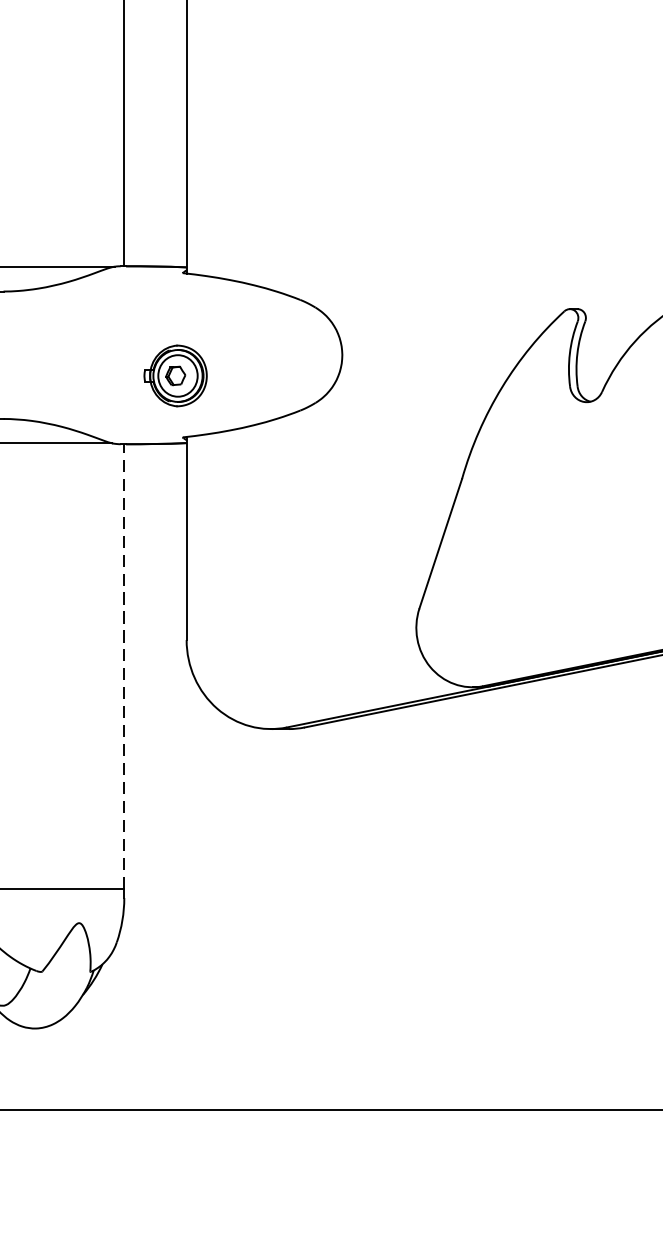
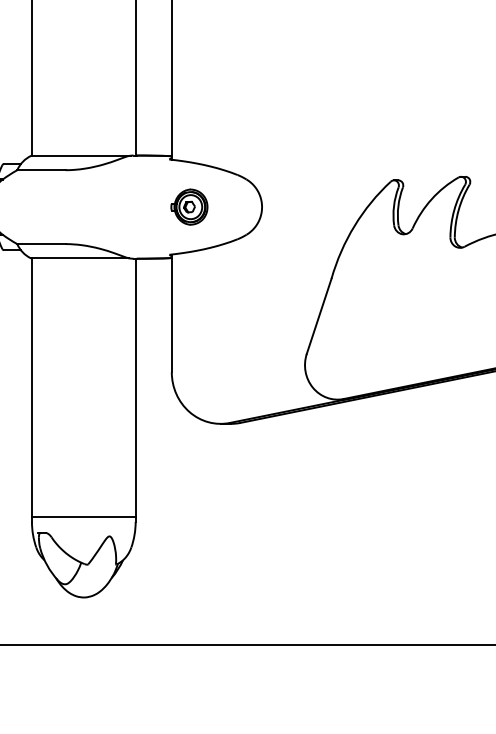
part: (175, 374) -> (189, 206), moved
line: (124, 666) -> (135, 387), dashed -> solid

